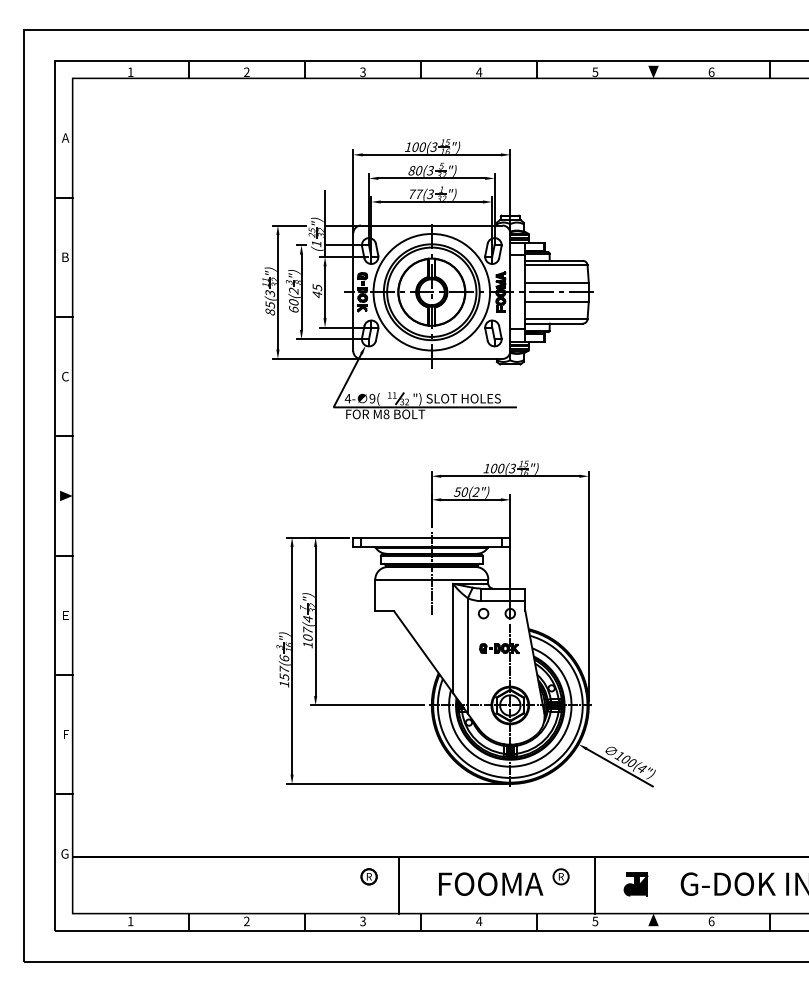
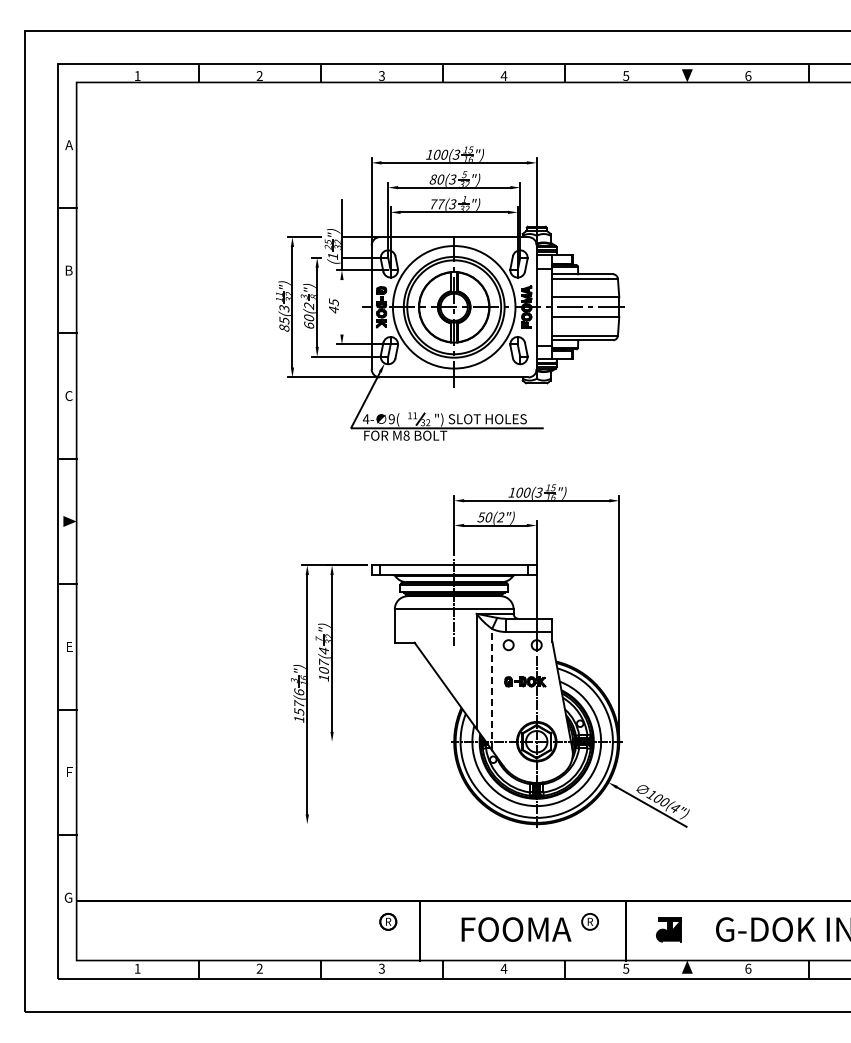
line: (324, 292) -> (341, 307), removed
line: (468, 655) -> (492, 689), solid -> dashed
line: (367, 705) -> (386, 741), removed
line: (395, 784) -> (416, 824), removed

